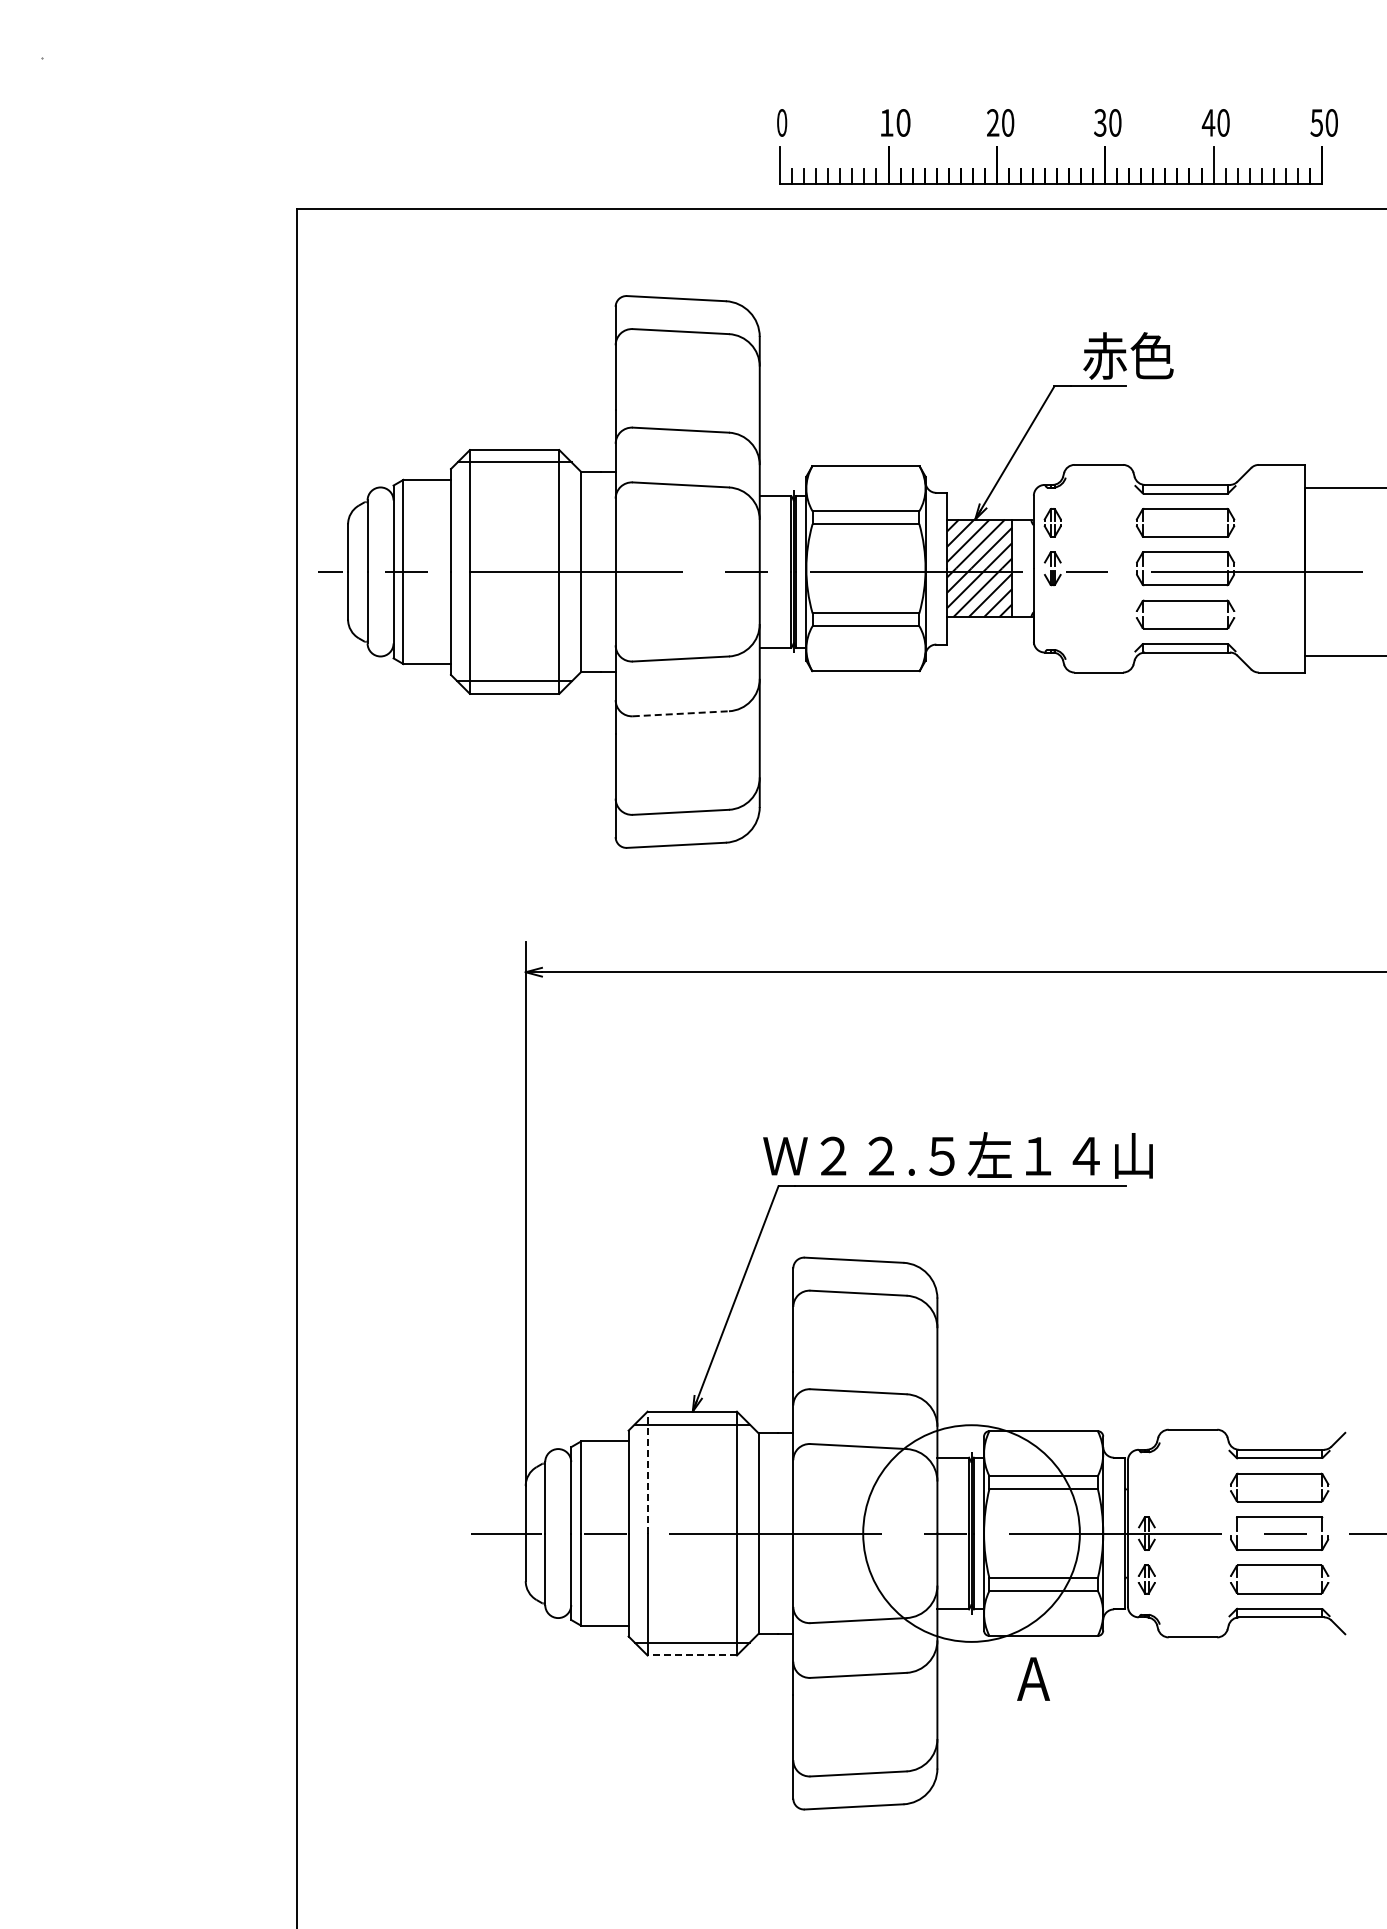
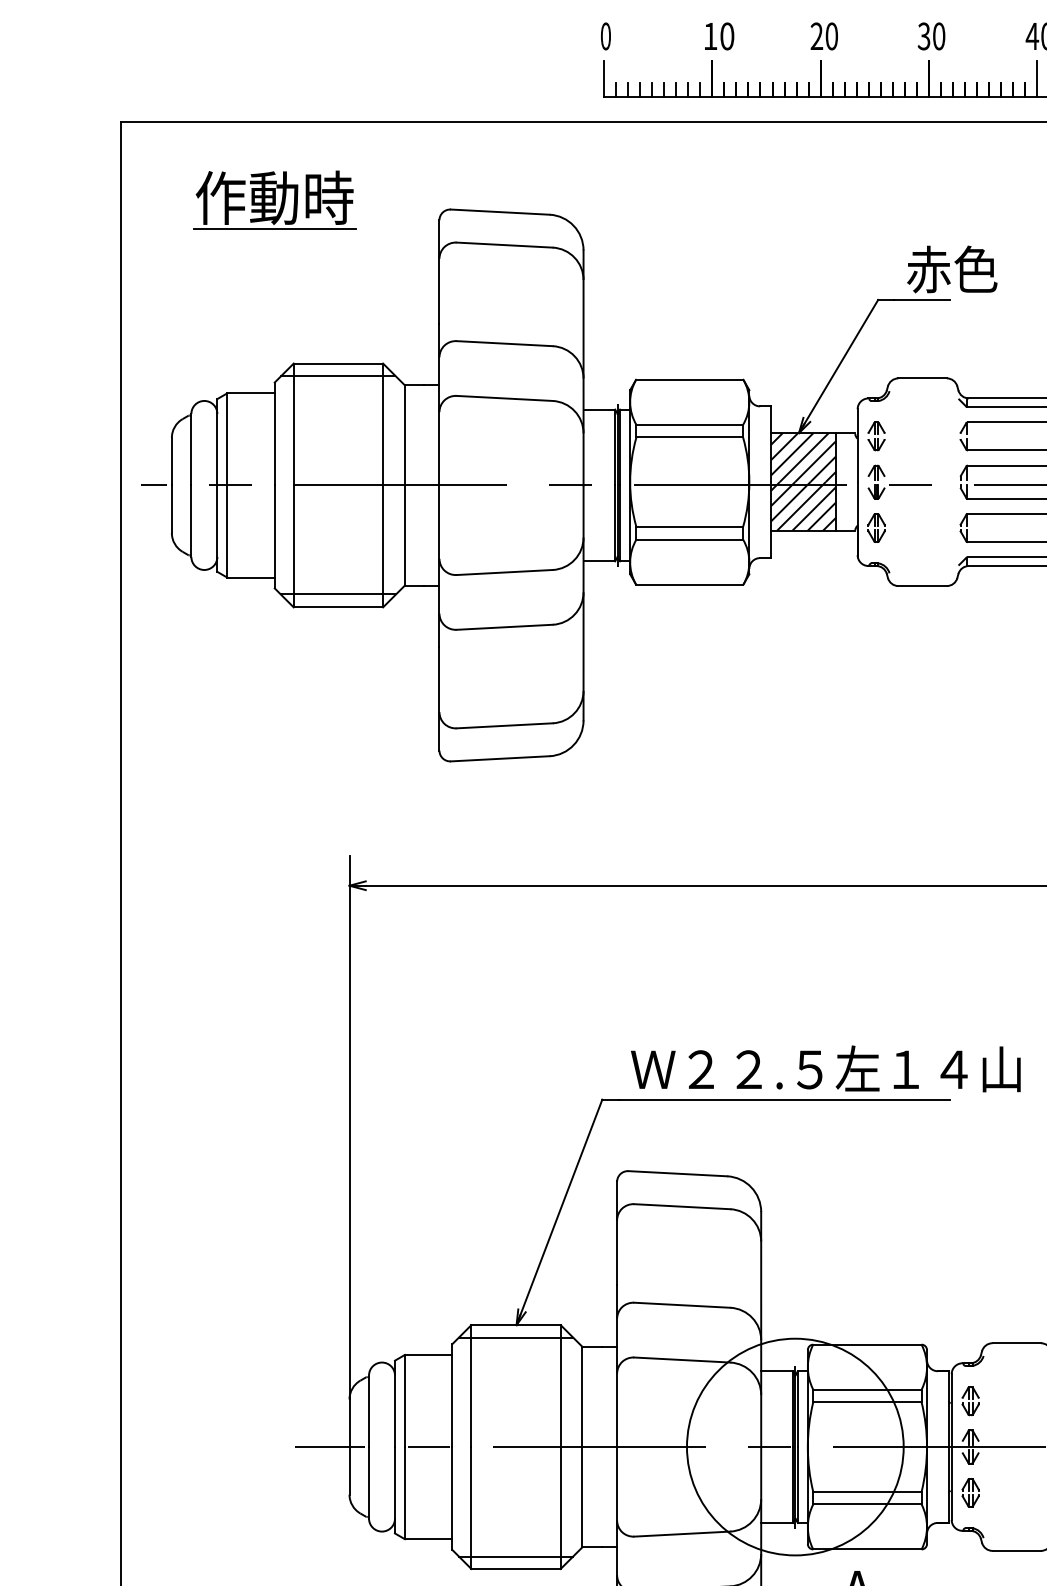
part: (450, 286) -> (274, 200), added
part: (1052, 614) -> (876, 528), added
line: (681, 713) -> (505, 627), dashed -> solid
text: (957, 1155) -> (825, 1069), moved
line: (647, 1472) -> (471, 1386), dashed -> solid
part: (1146, 1487) -> (970, 1401), added
line: (692, 1655) -> (516, 1569), dashed -> solid

